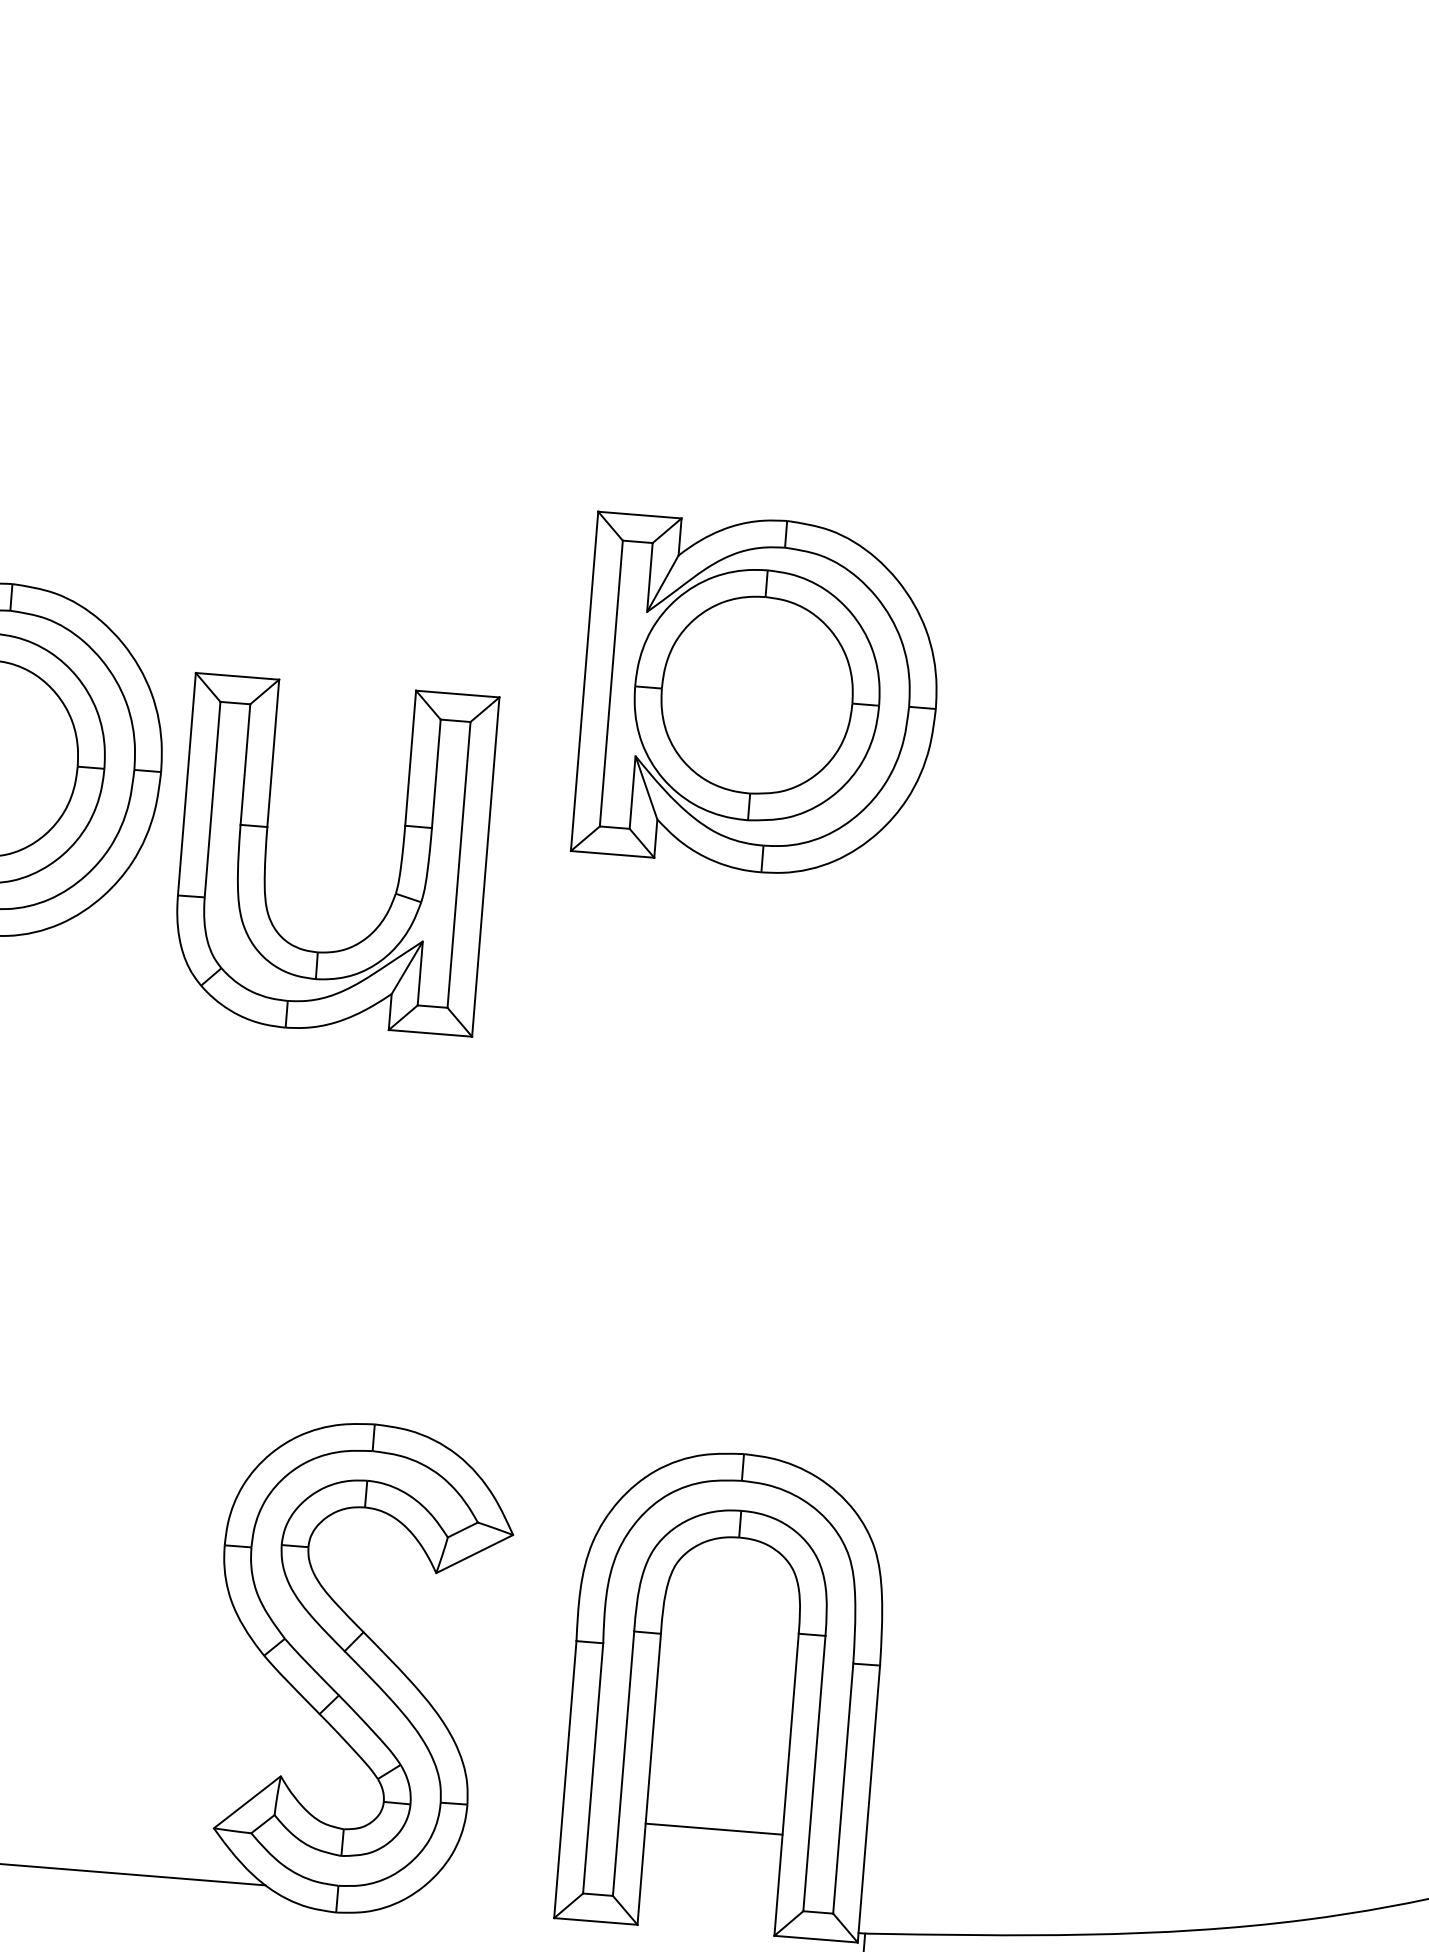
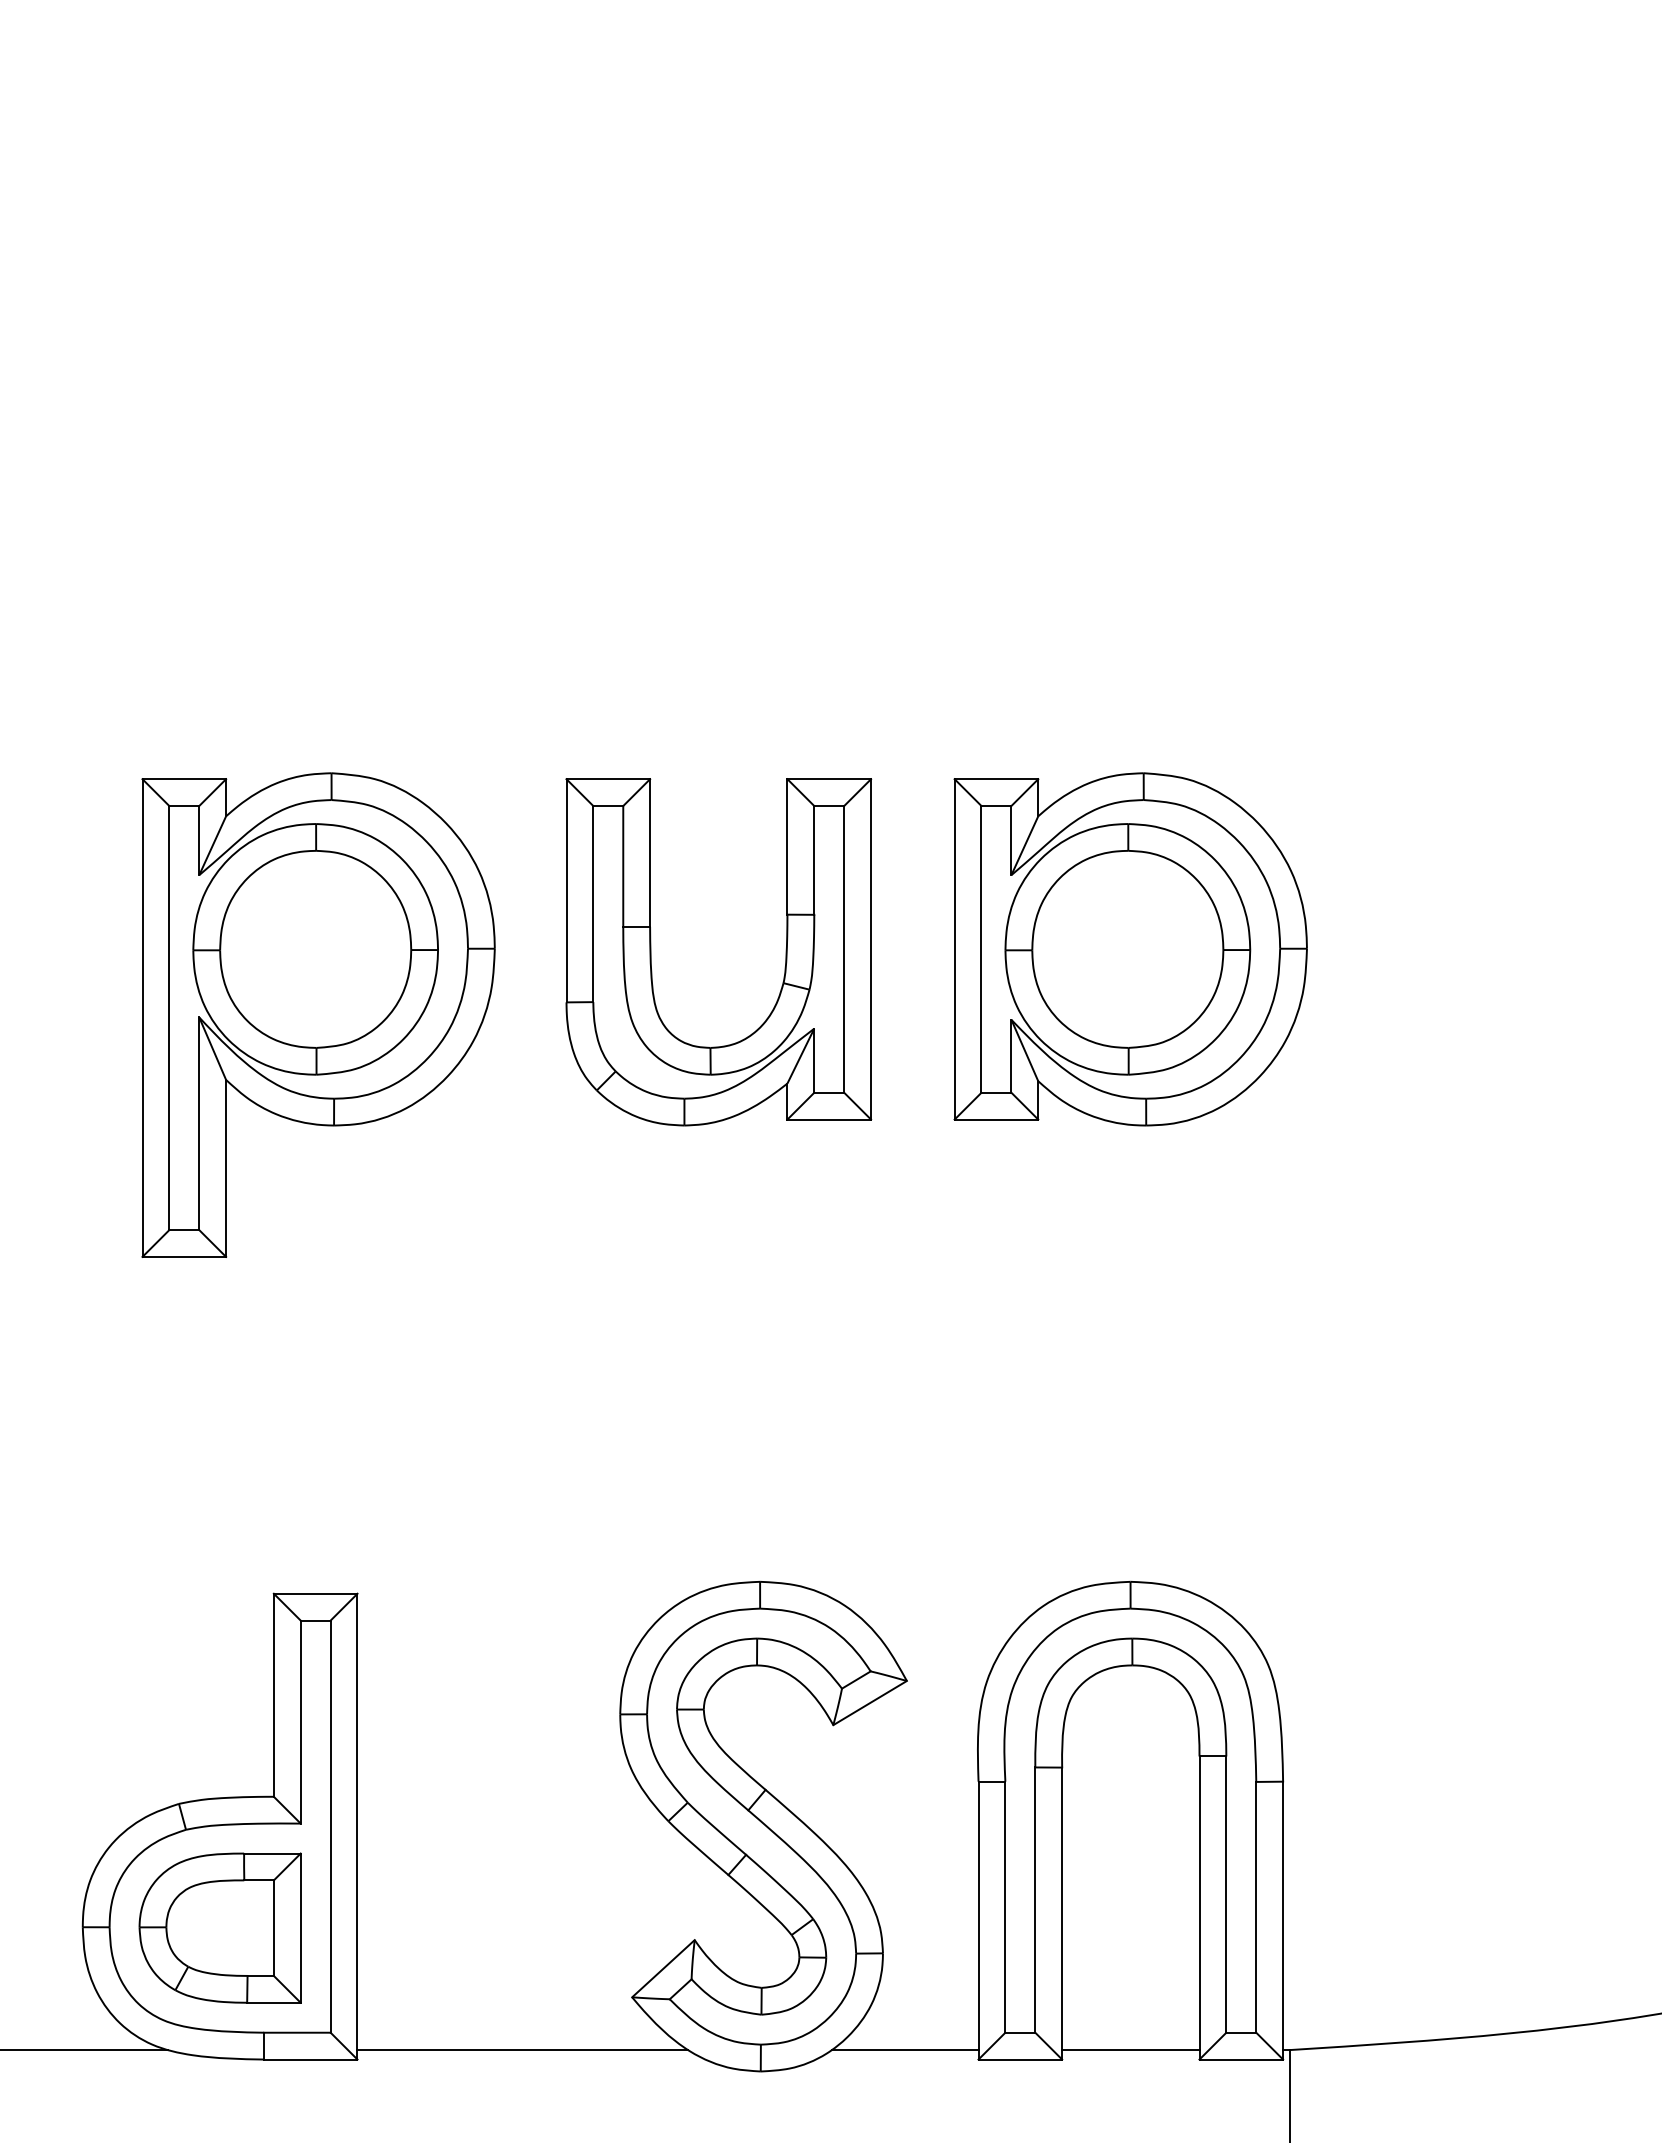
part: (759, 695) -> (1130, 949), moved
part: (266, 852) -> (651, 952), moved
line: (713, 1829) -> (1130, 2050), moved
line: (481, 1903) -> (904, 2050), added

